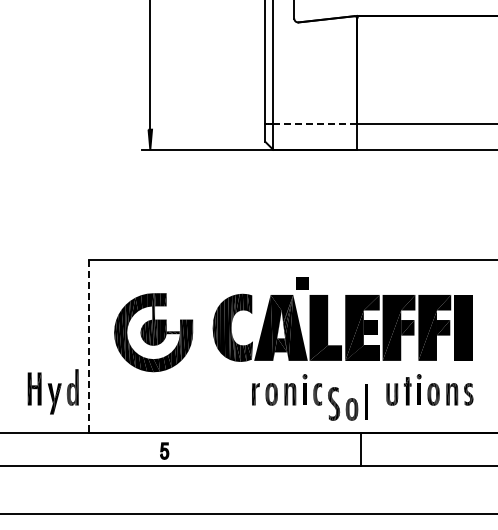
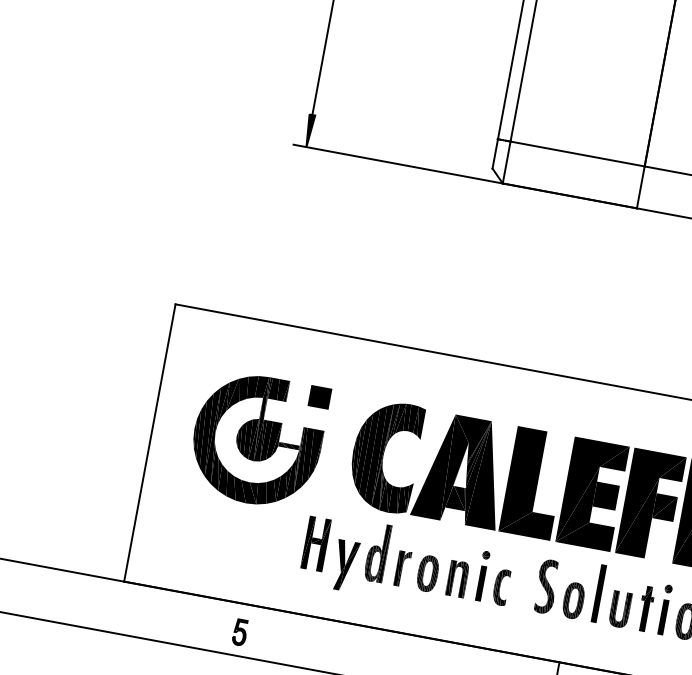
line: (315, 123) -> (578, 154), dashed -> solid
part: (302, 283) -> (319, 396), moved
line: (88, 346) -> (149, 442), dashed -> solid
part: (52, 391) -> (343, 553), moved
part: (347, 402) -> (568, 588), moved

